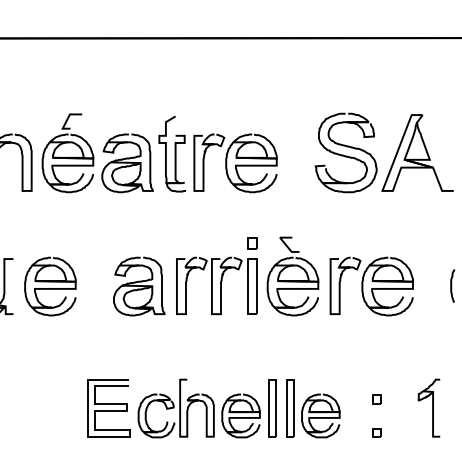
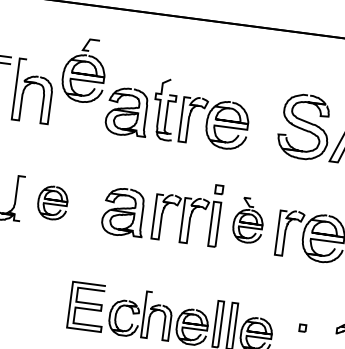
part: (67, 153) -> (84, 70), moved
part: (292, 276) -> (248, 220), size x0.7
part: (50, 286) -> (52, 202), size x0.7

